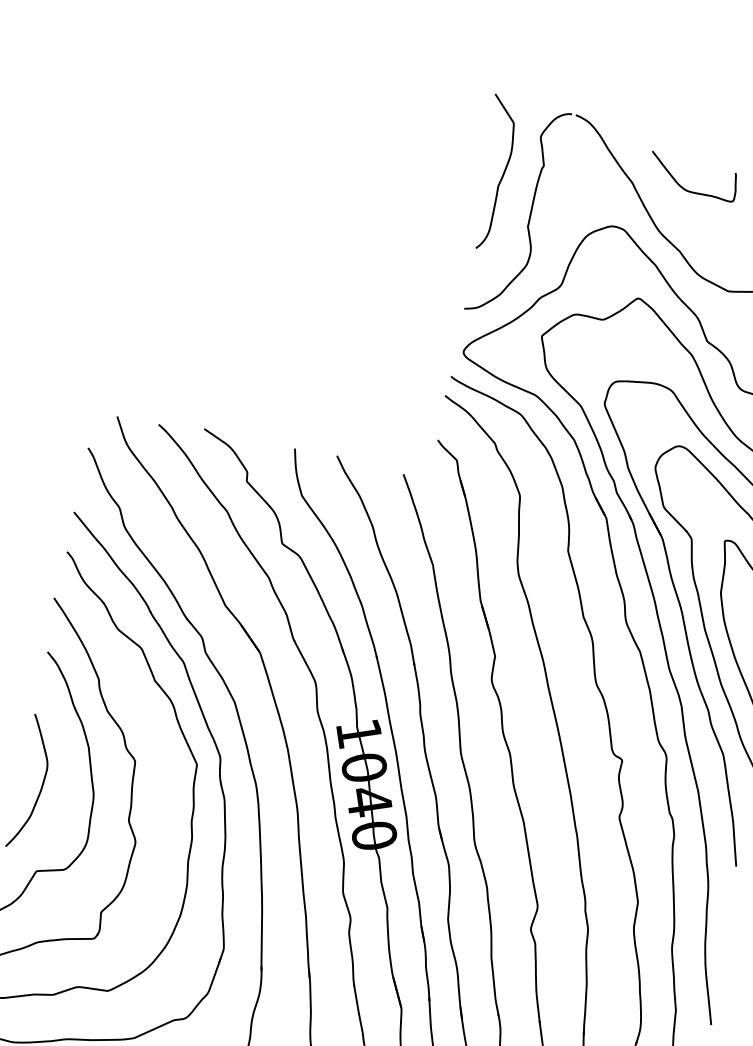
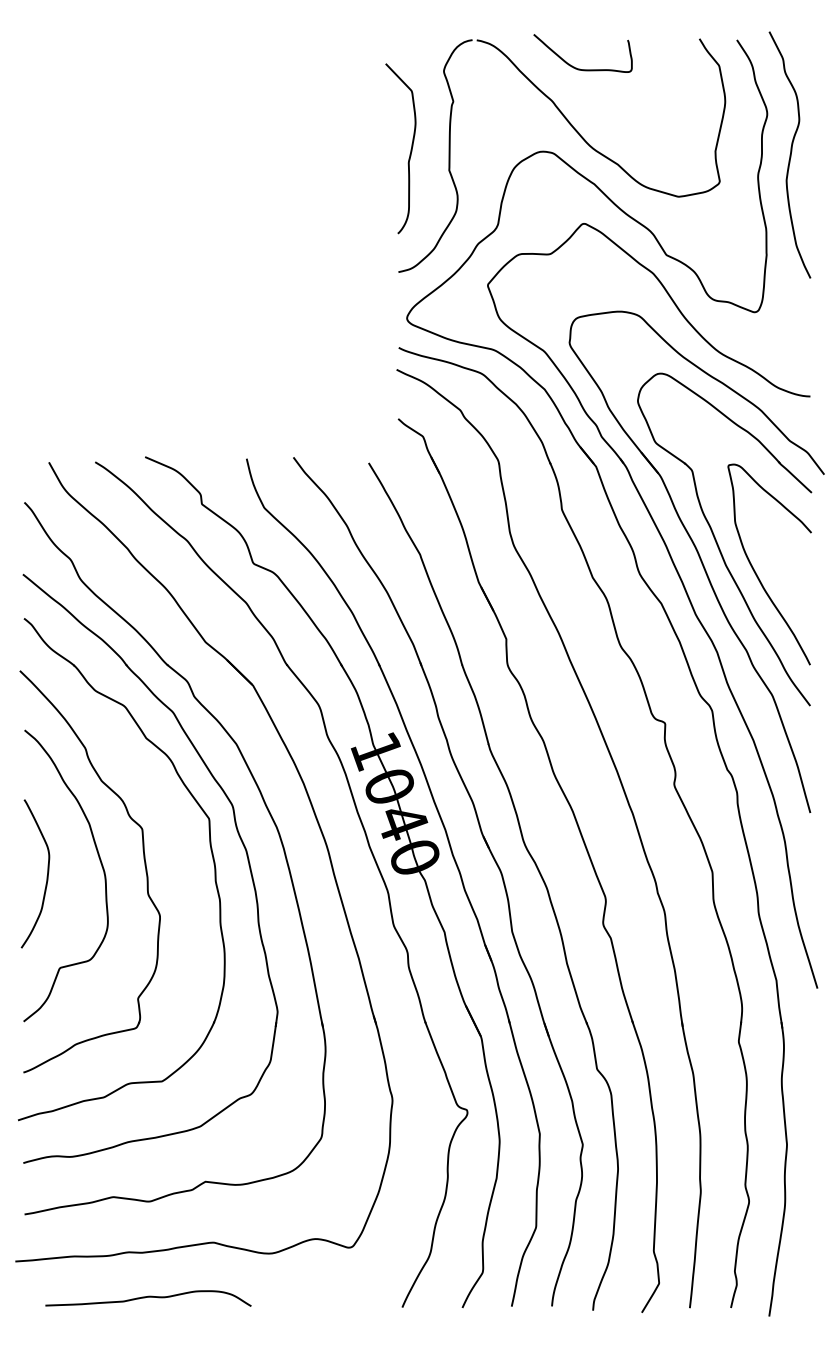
curve: (502, 175) -> (410, 149), moved
curve: (688, 189) -> (580, 68), moved

